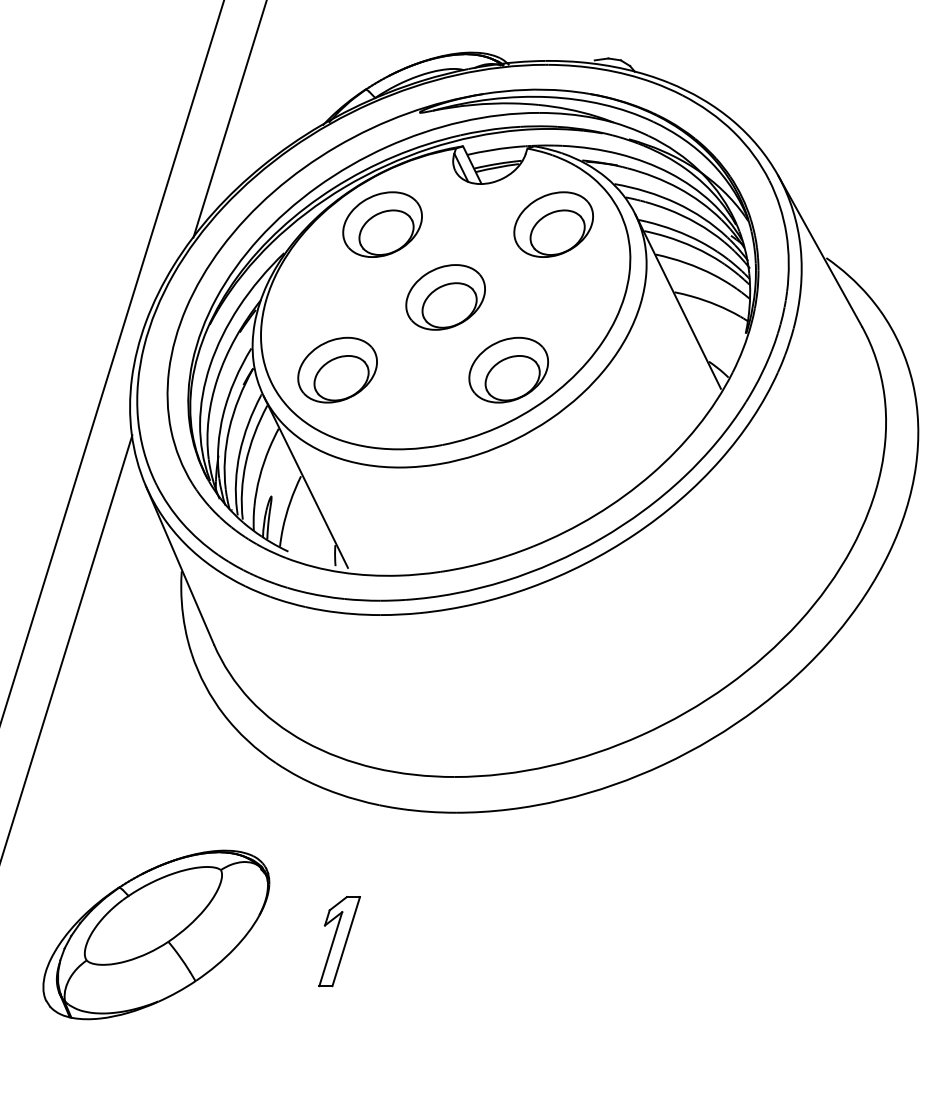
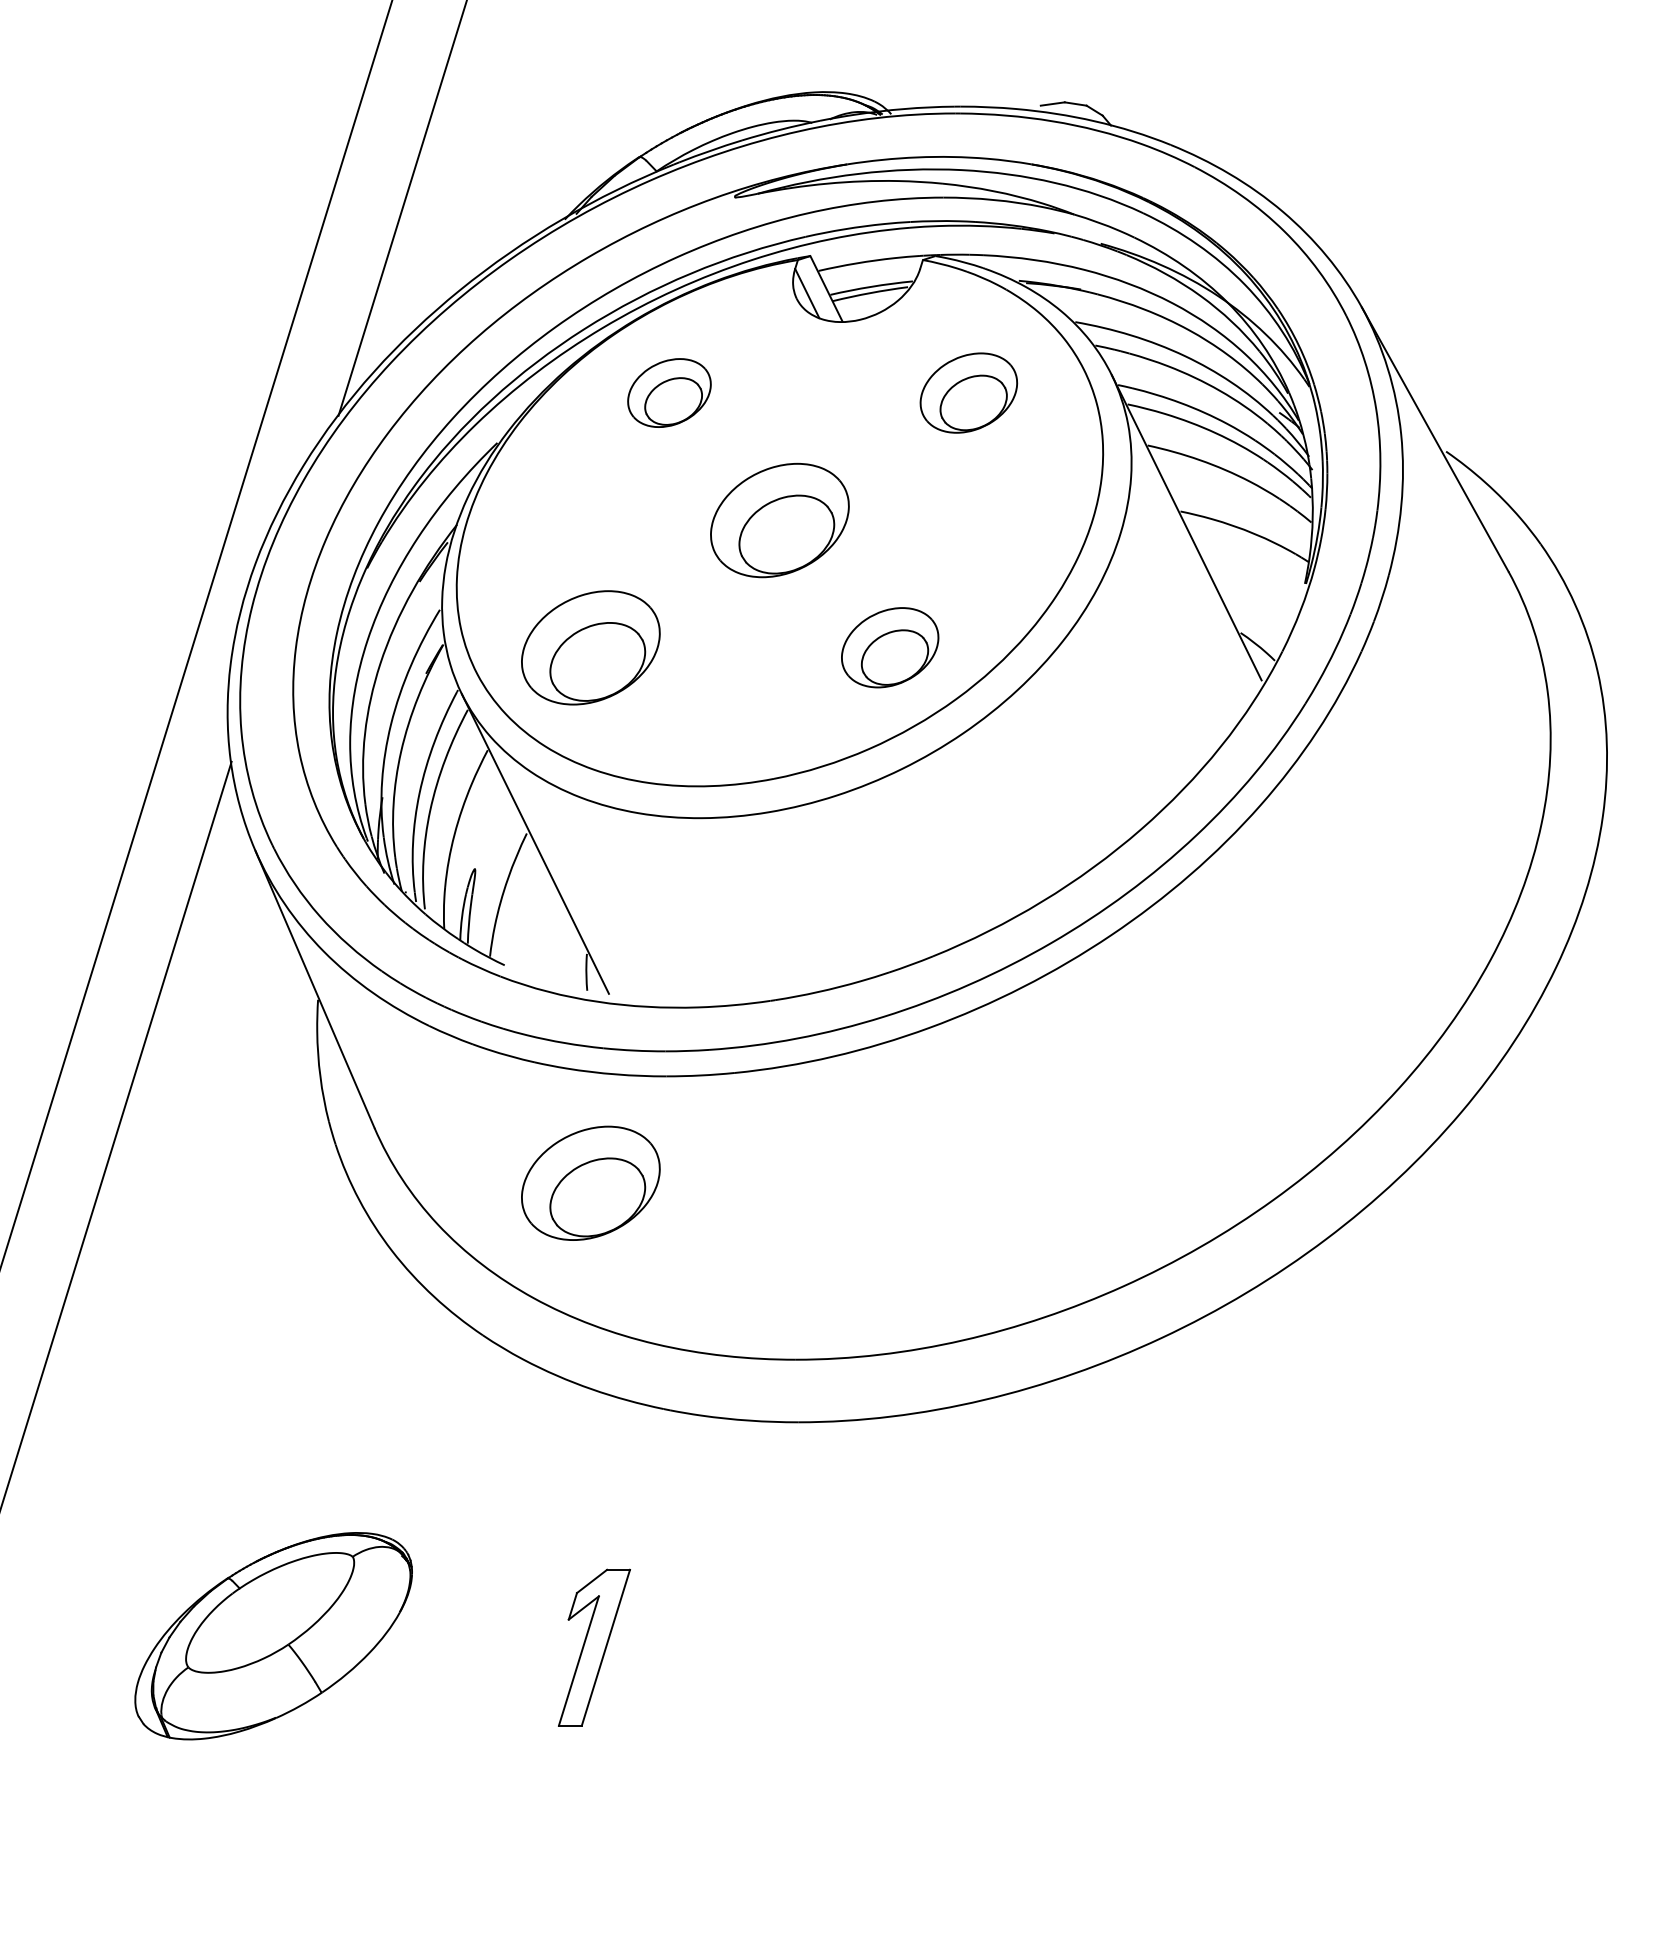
part: (382, 224) -> (669, 392), size x0.6
part: (553, 224) -> (968, 392), size x0.7
part: (508, 369) -> (889, 646), size x0.7
part: (337, 675) -> (590, 1182), added
part: (156, 934) -> (273, 1635), size x0.7

